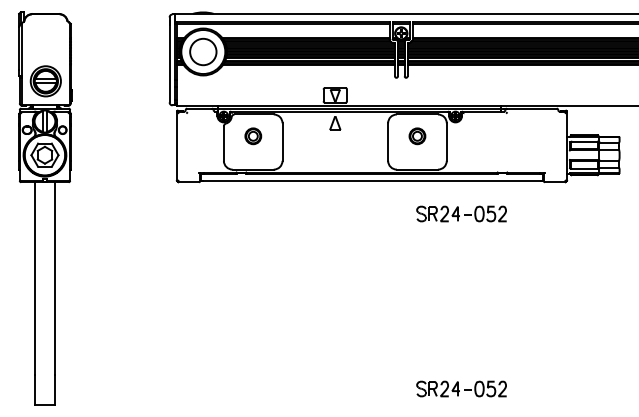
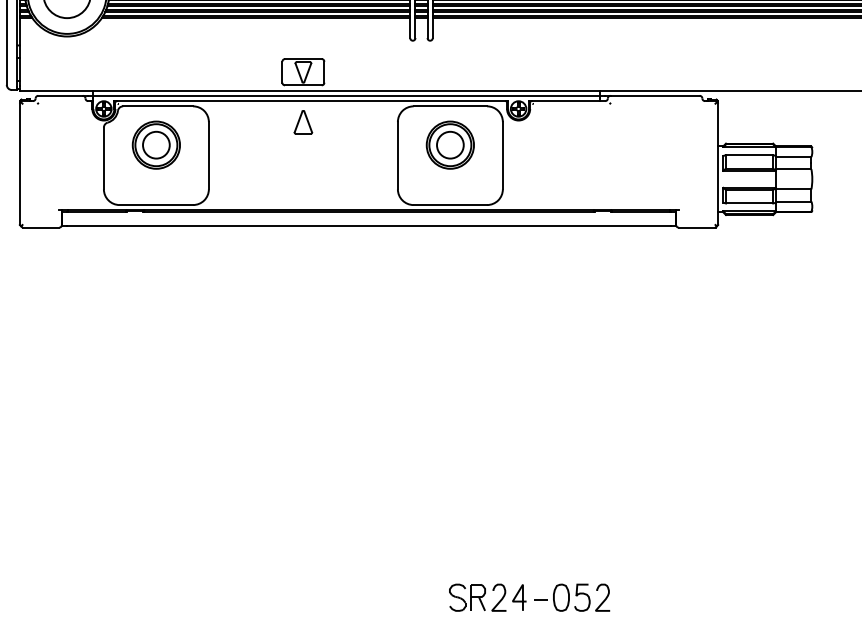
part: (253, 136) -> (156, 145), size x1.67
part: (417, 136) -> (450, 145), size x1.67
part: (461, 213) -> (529, 283), removed

